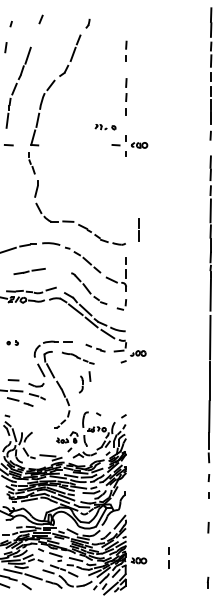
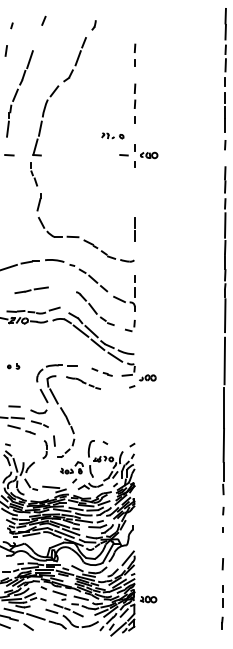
line: (138, 228) -> (134, 228), moved
part: (84, 382) -> (48, 447), moved
line: (168, 554) -> (221, 592), moved

